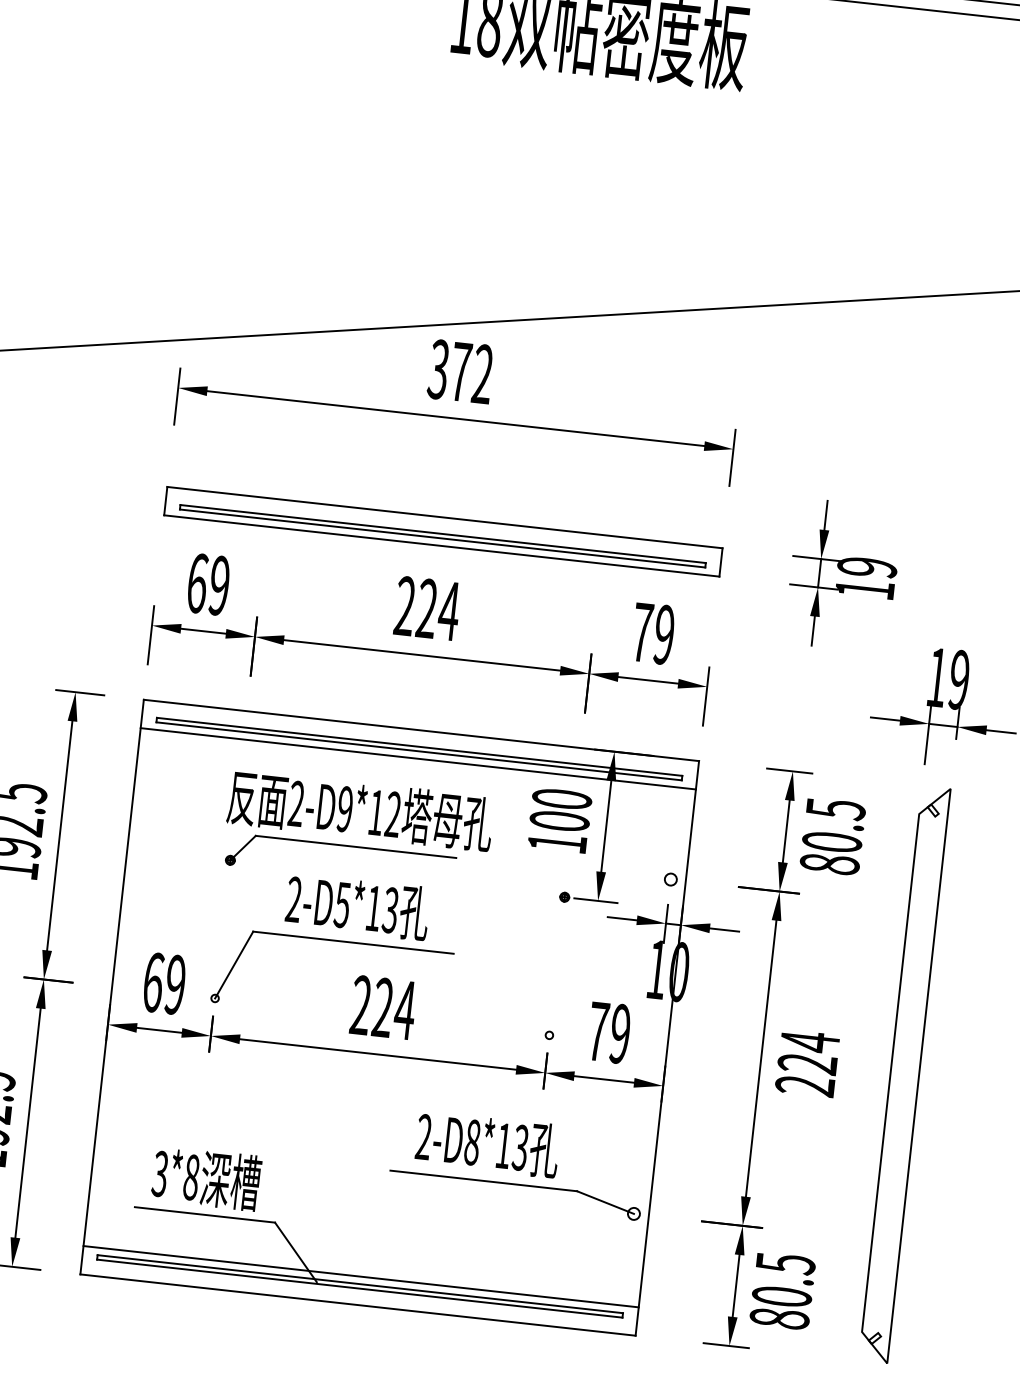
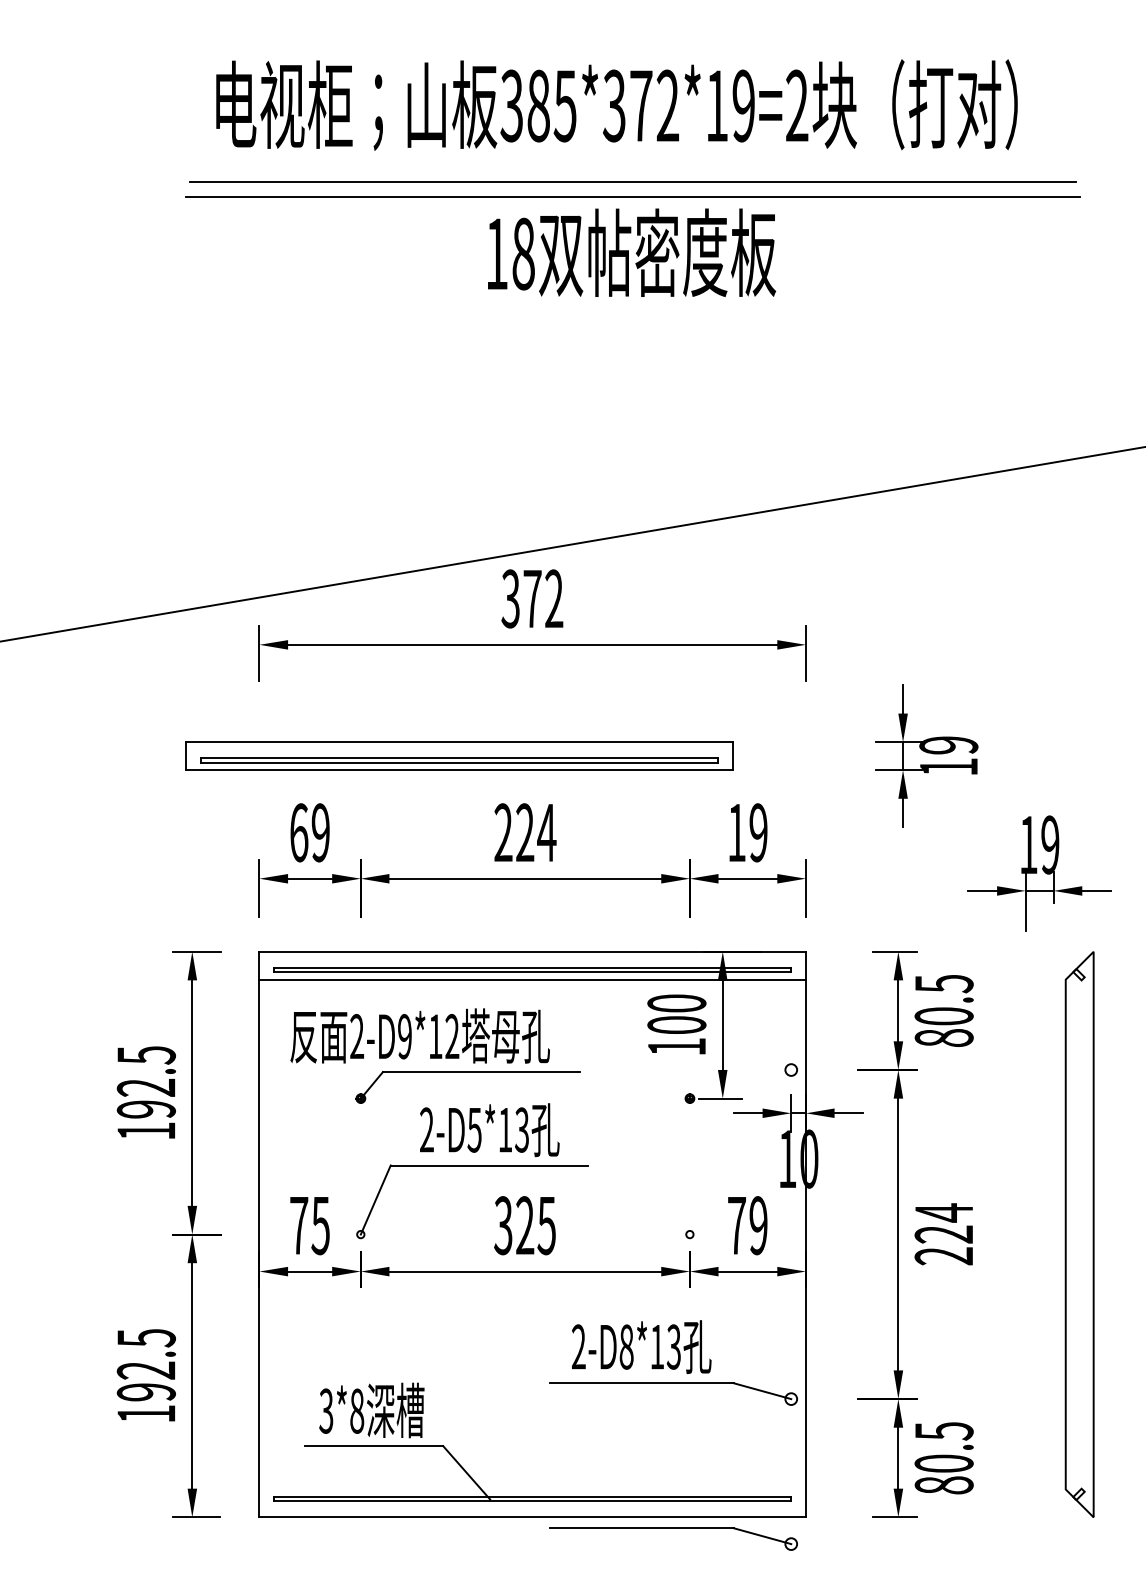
part: (443, 531) -> (459, 755), moved
text: (641, 632) -> (736, 832), 79 -> 19
text: (360, 809) -> (419, 1035), moved
text: (163, 983) -> (309, 1225), 69 -> 75
text: (383, 1007) -> (525, 1225), 224 -> 325
part: (904, 1074) -> (1079, 1234), moved
line: (360, 1276) -> (532, 1489), removed
part: (499, 1332) -> (673, 1528), added

